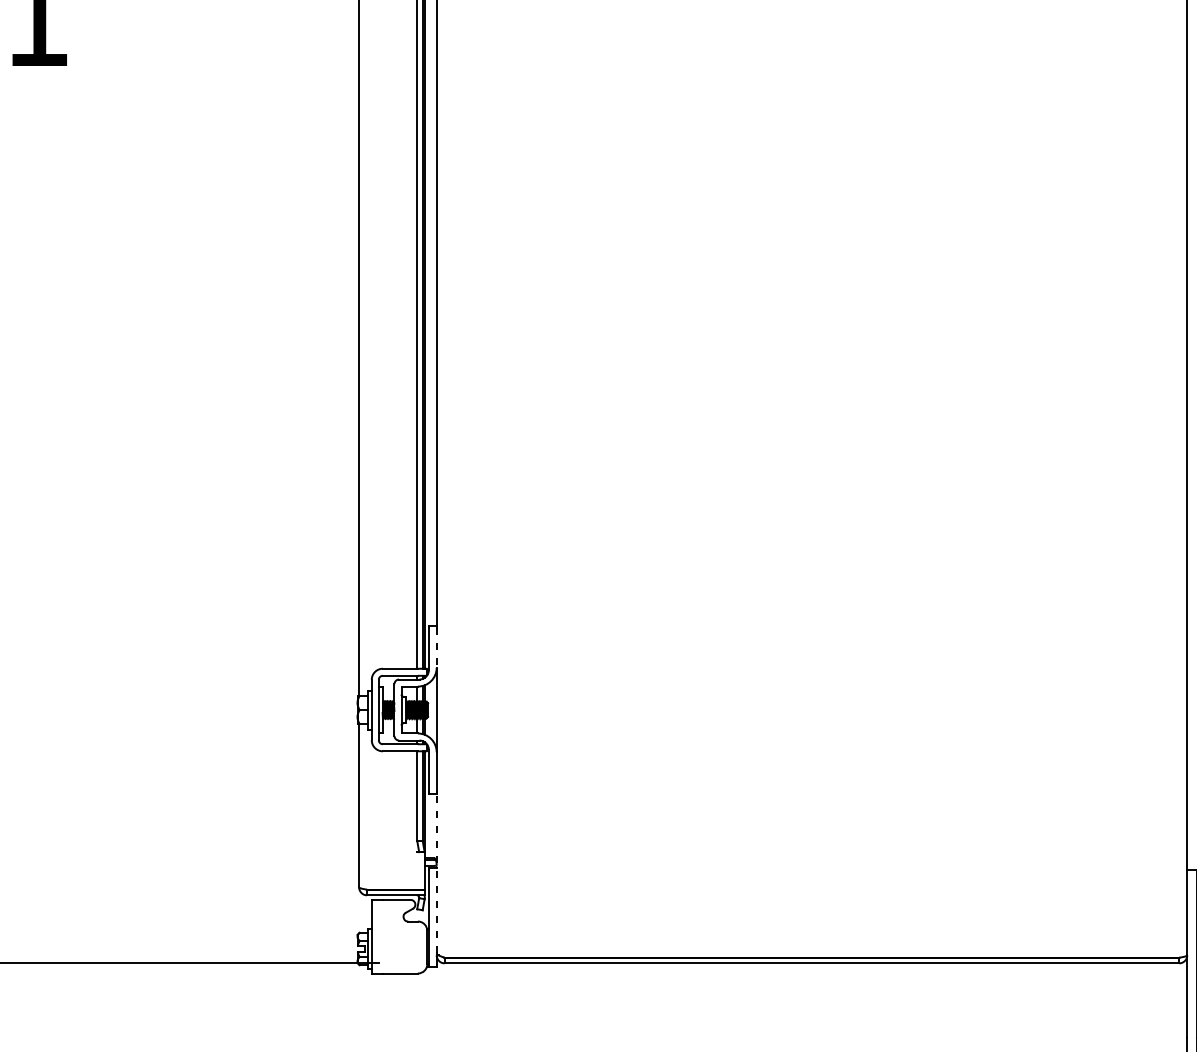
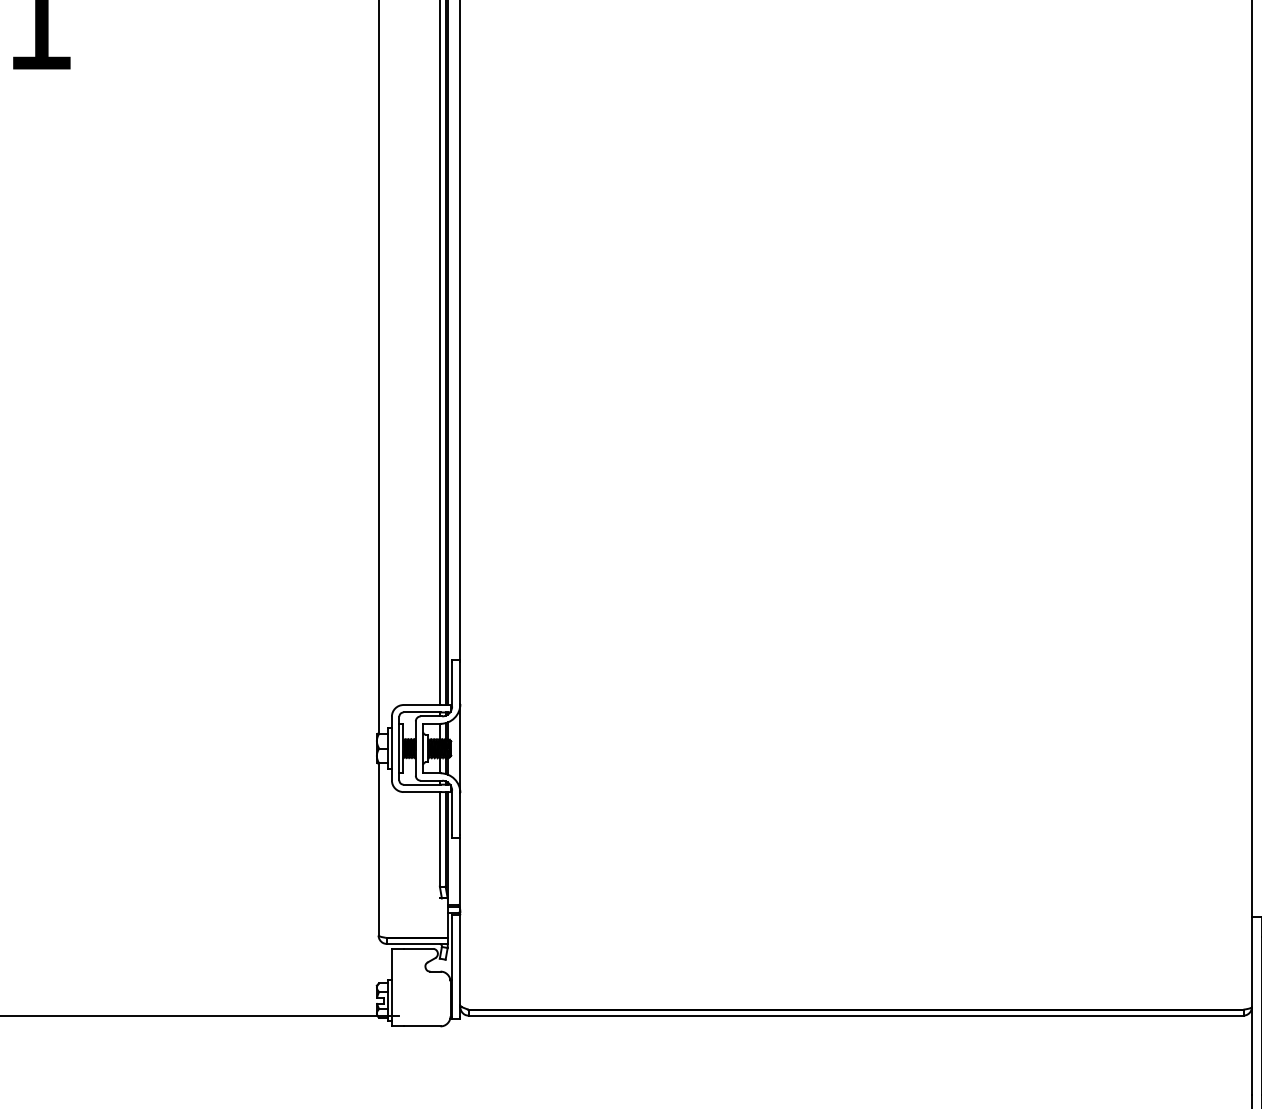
line: (436, 647) -> (460, 682), dashed -> solid
line: (436, 873) -> (460, 920), dashed -> solid

